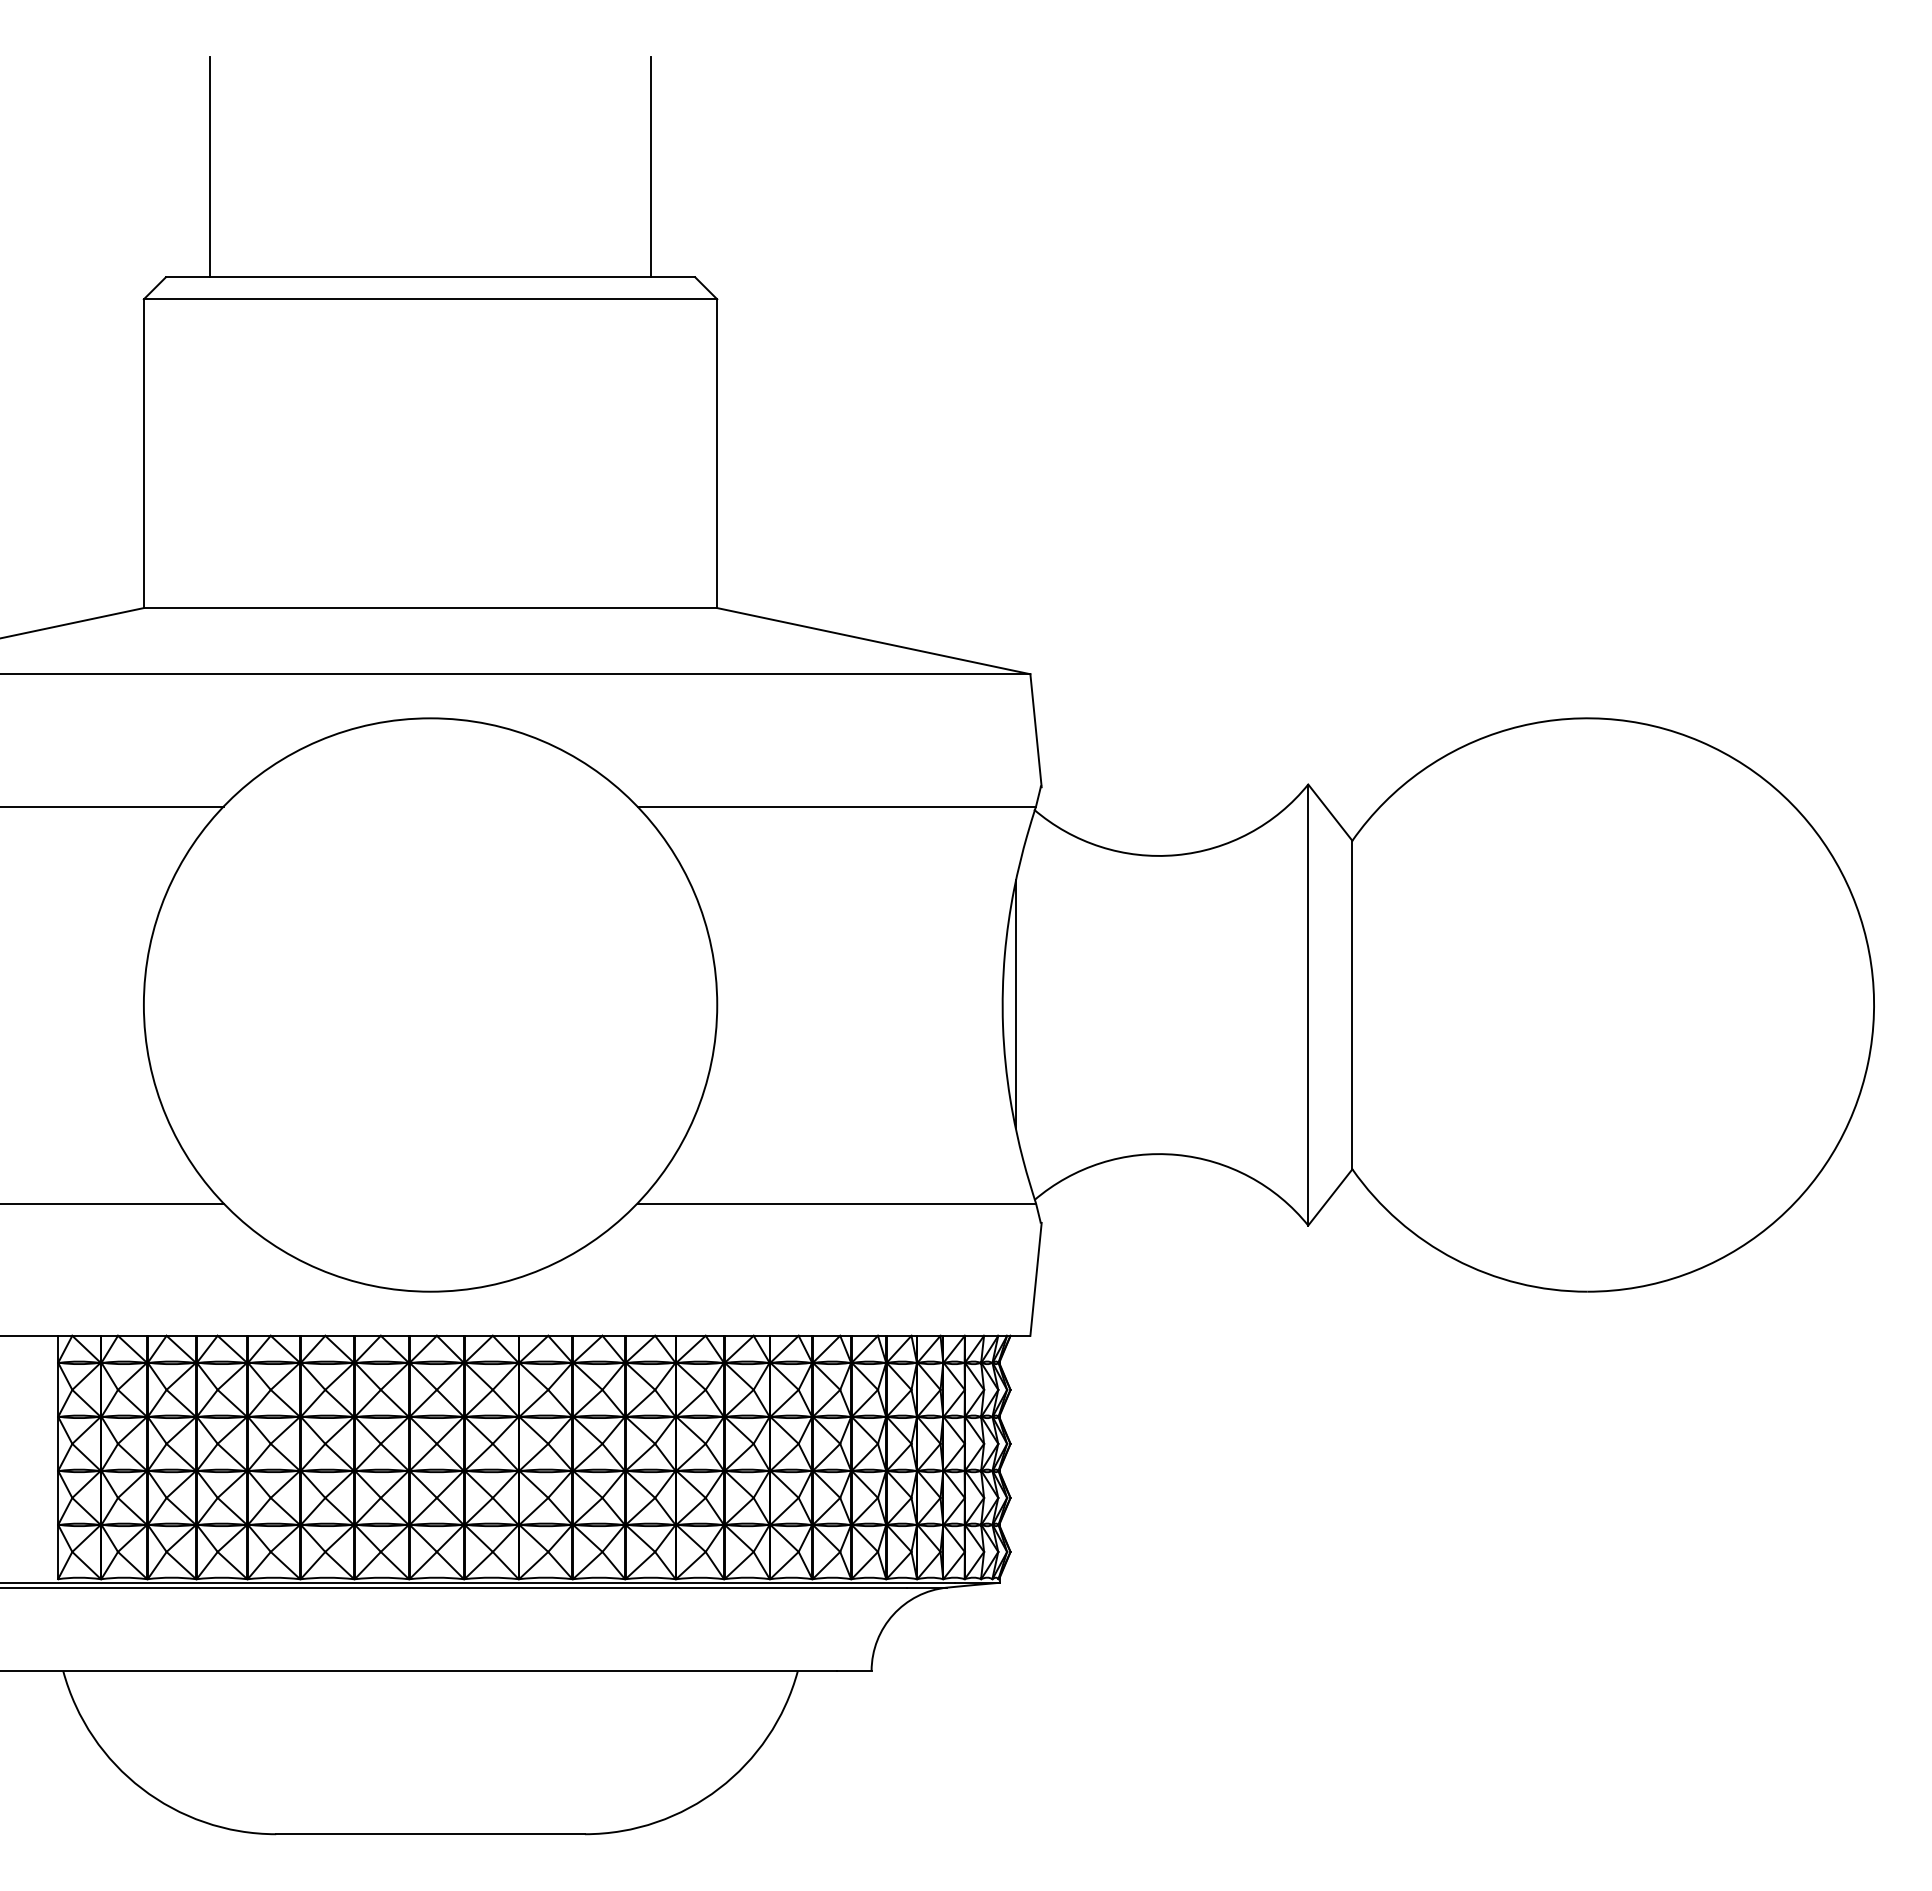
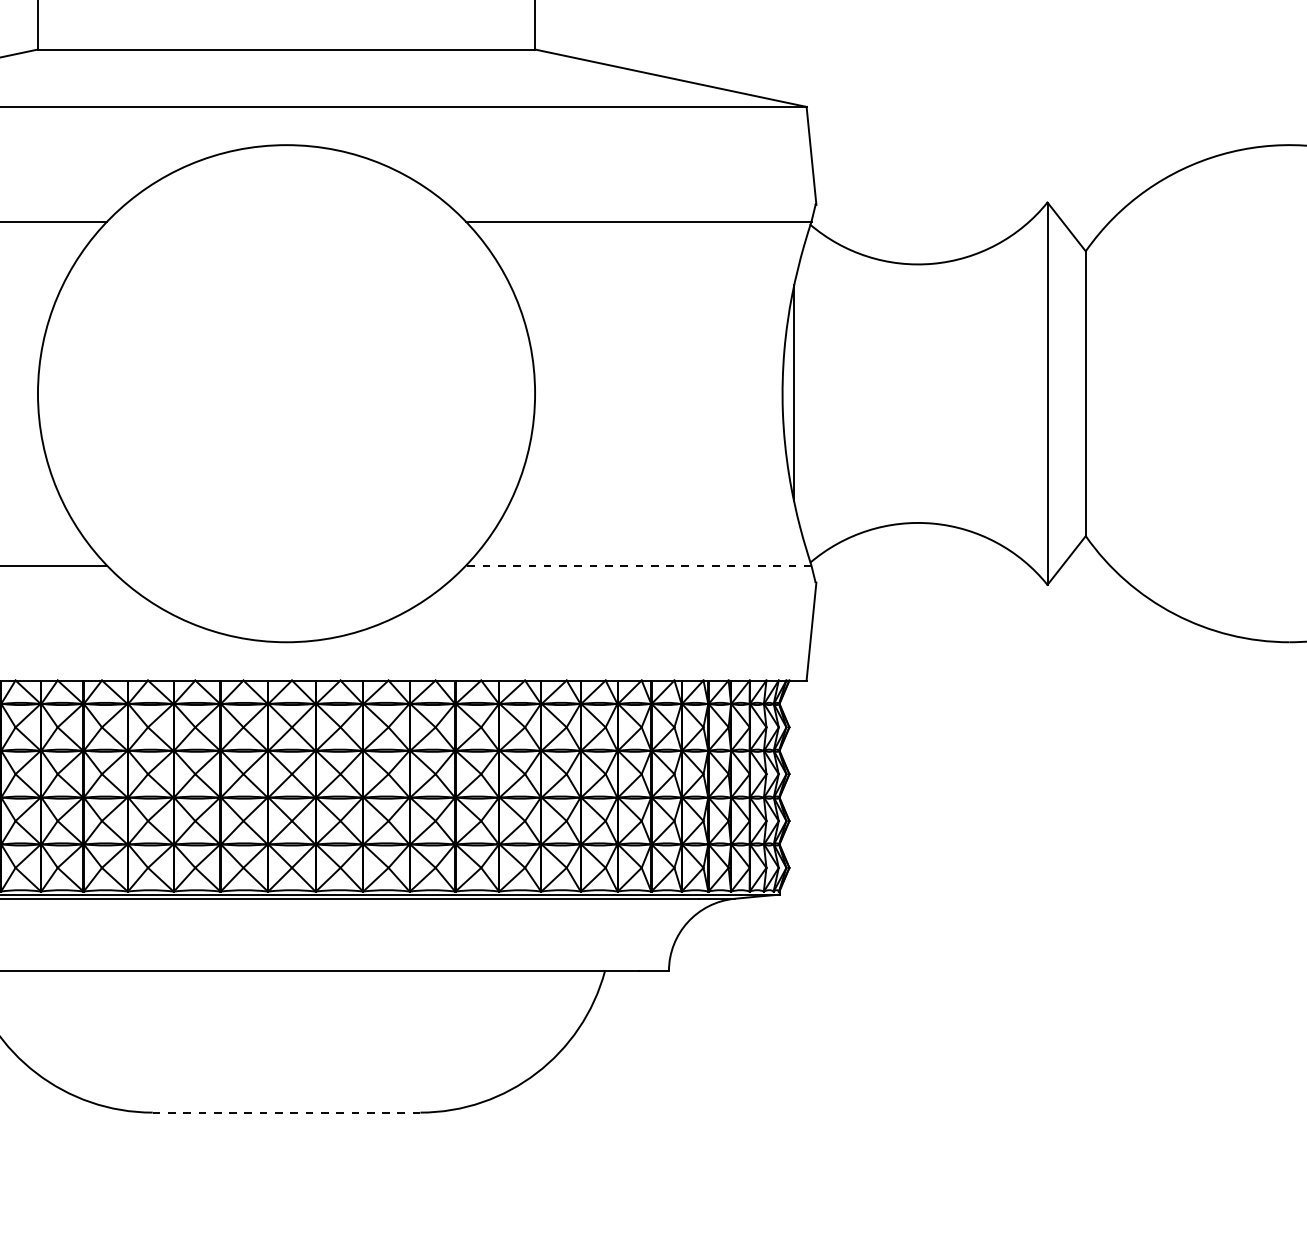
line: (836, 1203) -> (638, 565), solid -> dashed
line: (430, 1834) -> (286, 1112), solid -> dashed

